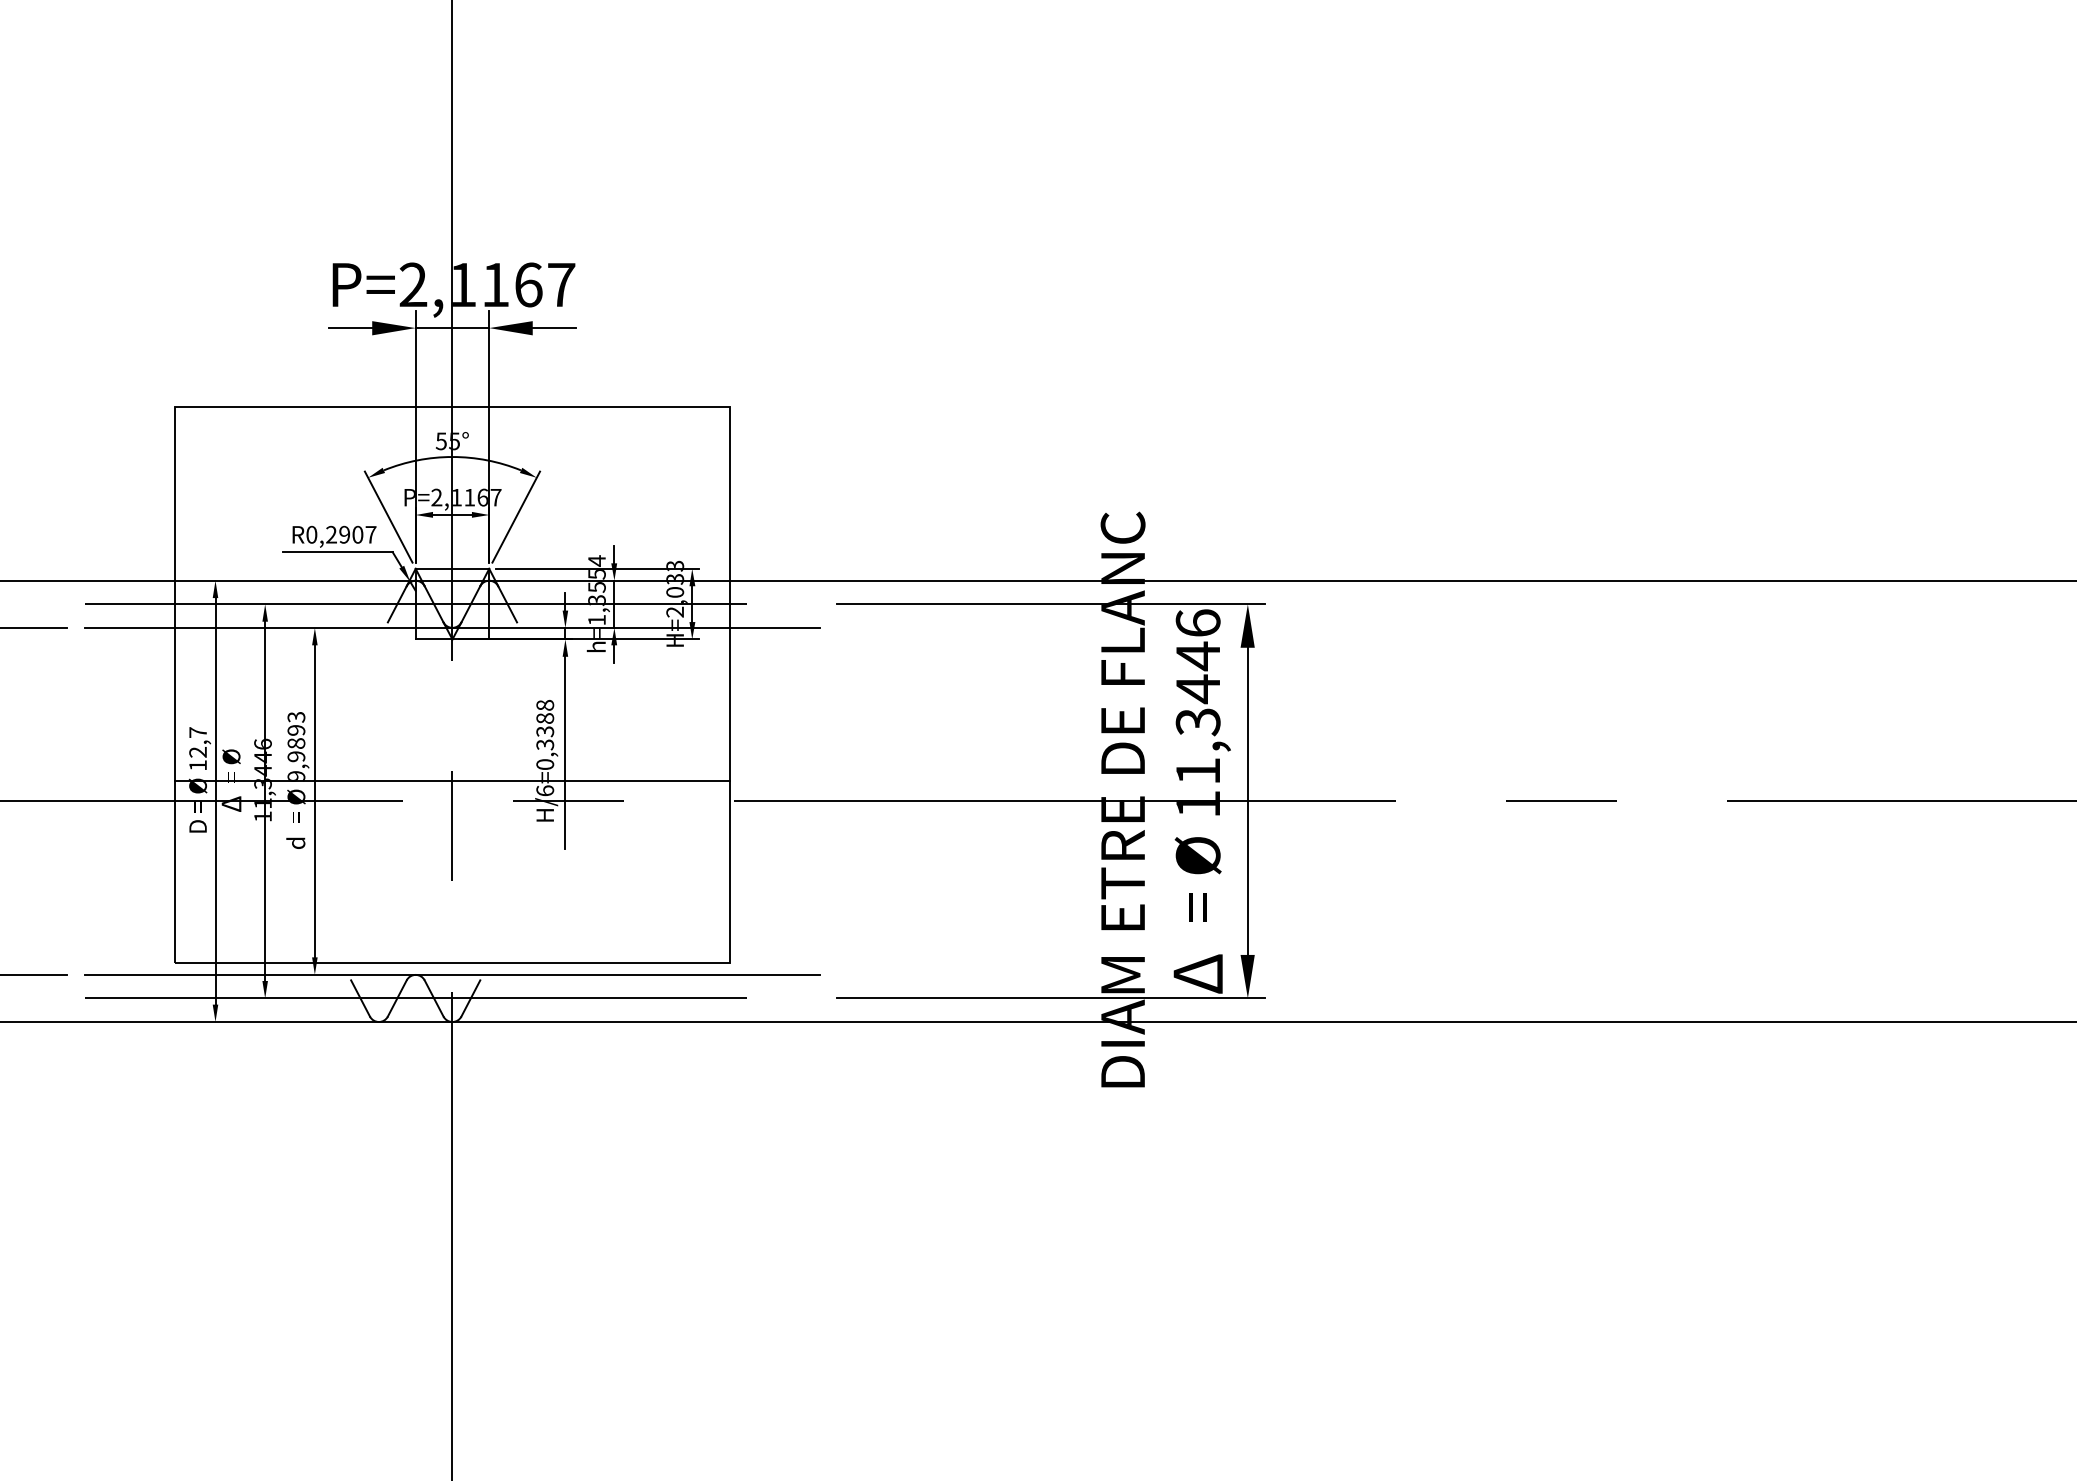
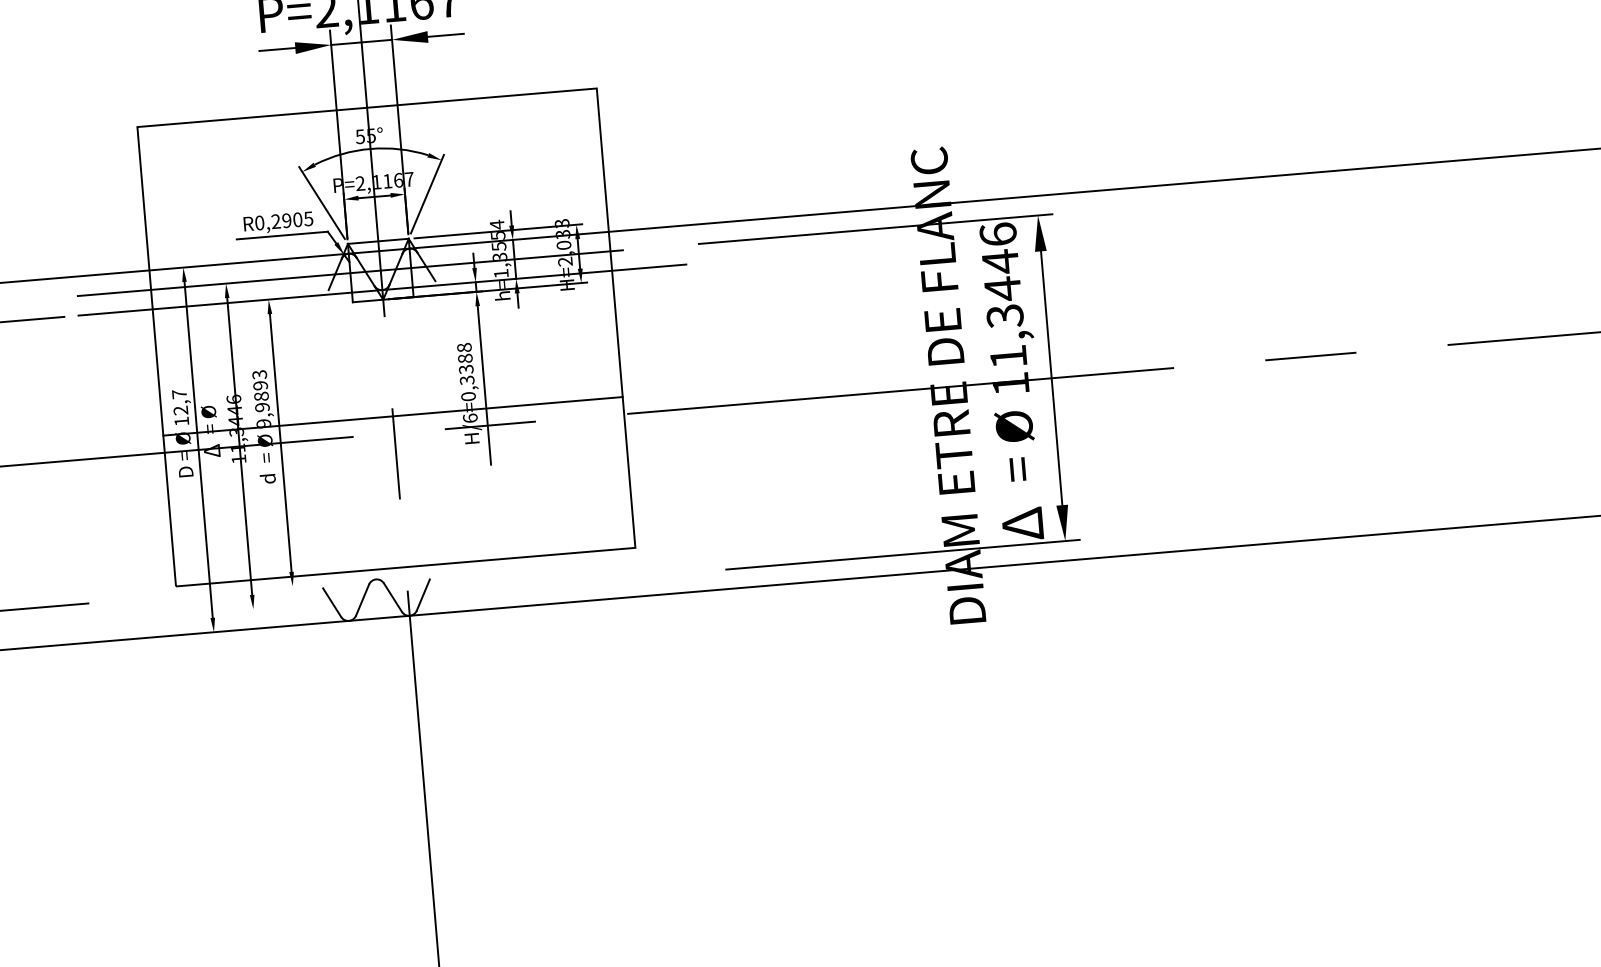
text: (370, 534) -> (308, 218), R0,2907 -> R0,2905
line: (452, 974) -> (406, 576), removed
line: (452, 998) -> (408, 596), removed

